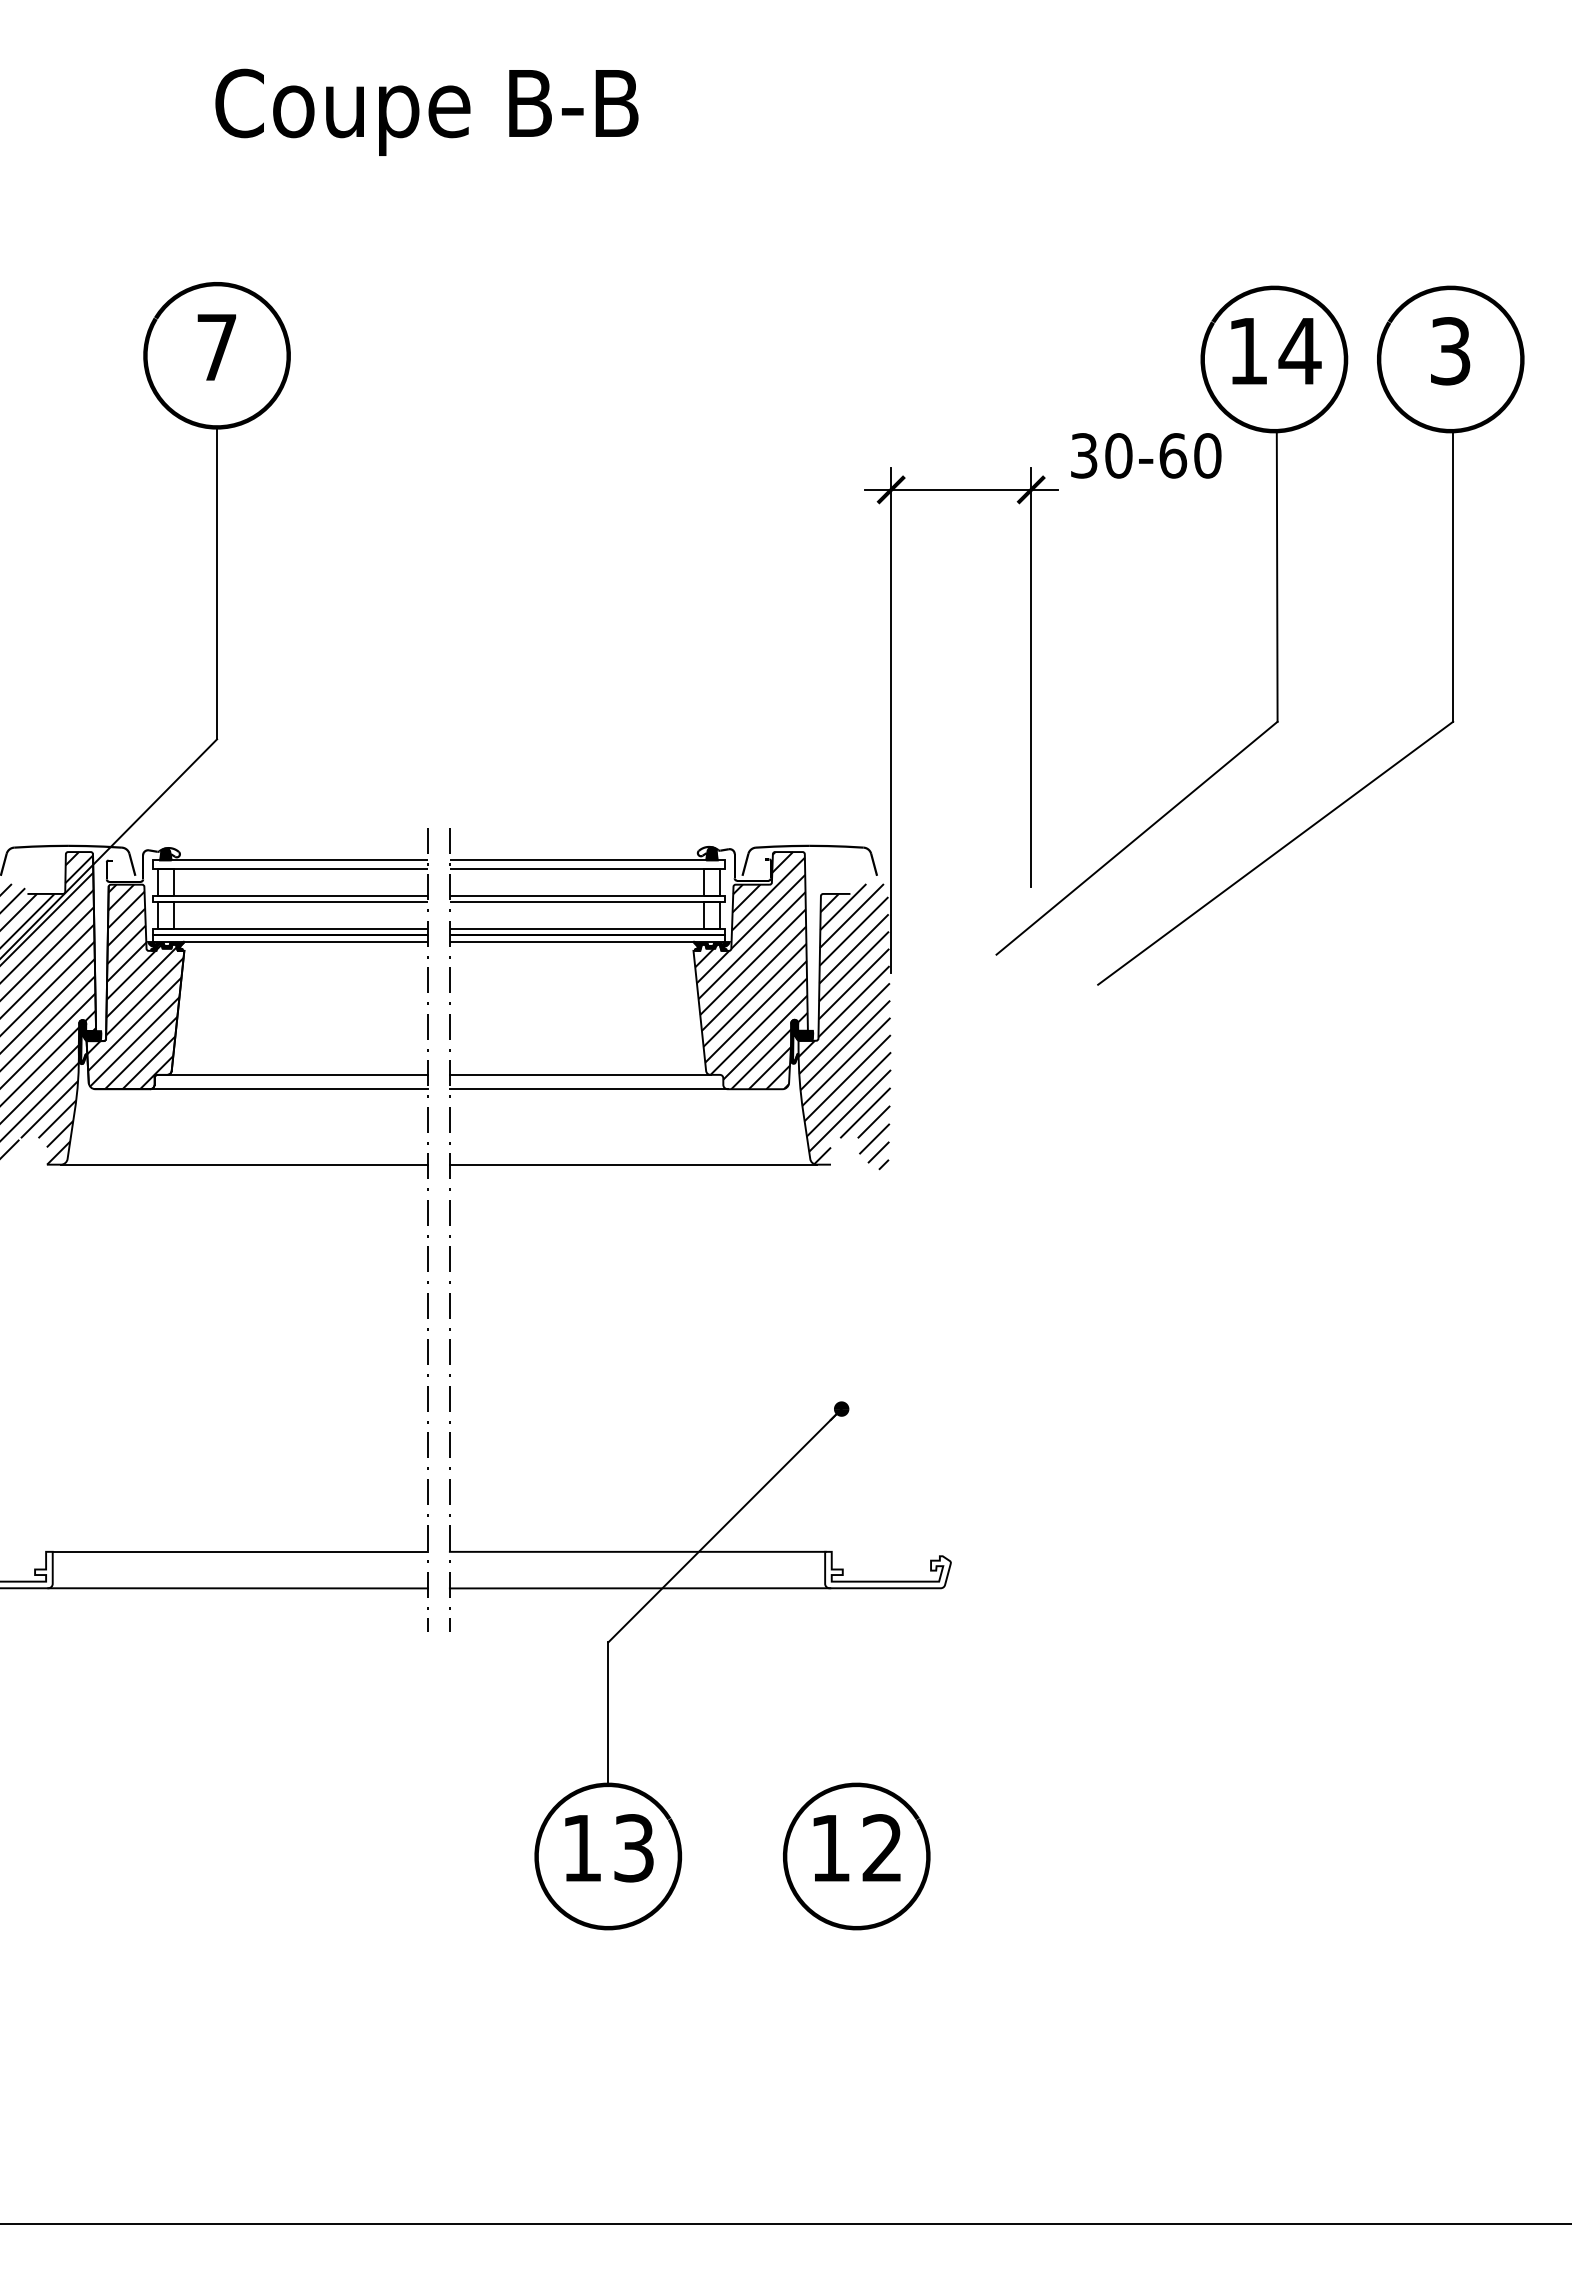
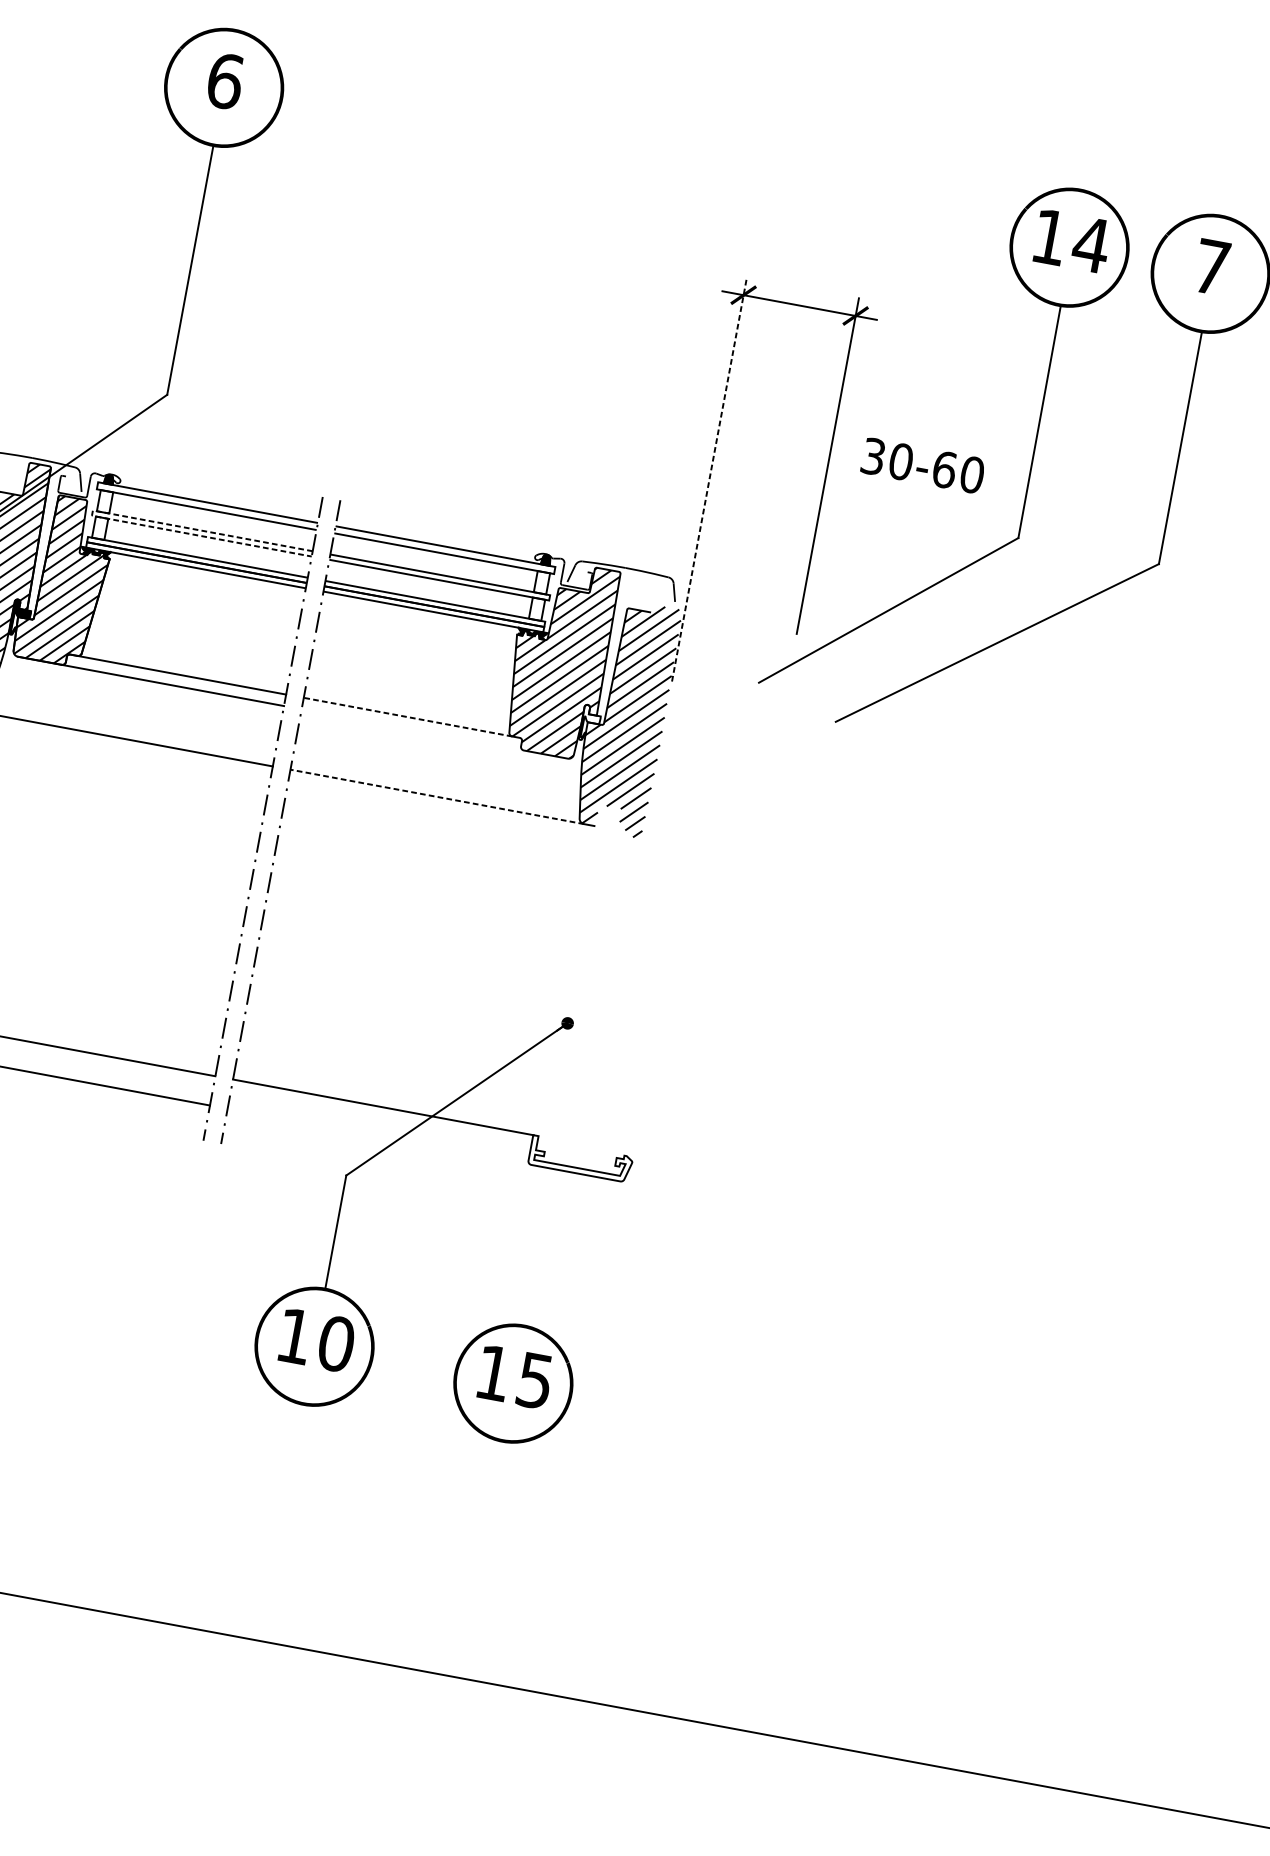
text: (216, 347) -> (224, 81), 7 -> 6
text: (1450, 351) -> (1211, 267), 3 -> 7
text: (1146, 455) -> (923, 465), moved
line: (891, 719) -> (709, 478), solid -> dashed
line: (153, 899) -> (92, 513), solid -> dashed
hatch: (802, 1041) -> (590, 723), removed
line: (579, 1074) -> (407, 716), solid -> dashed
line: (588, 1089) -> (412, 730), removed
line: (632, 1164) -> (436, 796), solid -> dashed
line: (639, 1588) -> (379, 1136), removed
text: (633, 1848) -> (335, 1344), 13 -> 10
text: (881, 1848) -> (534, 1380), 12 -> 15

